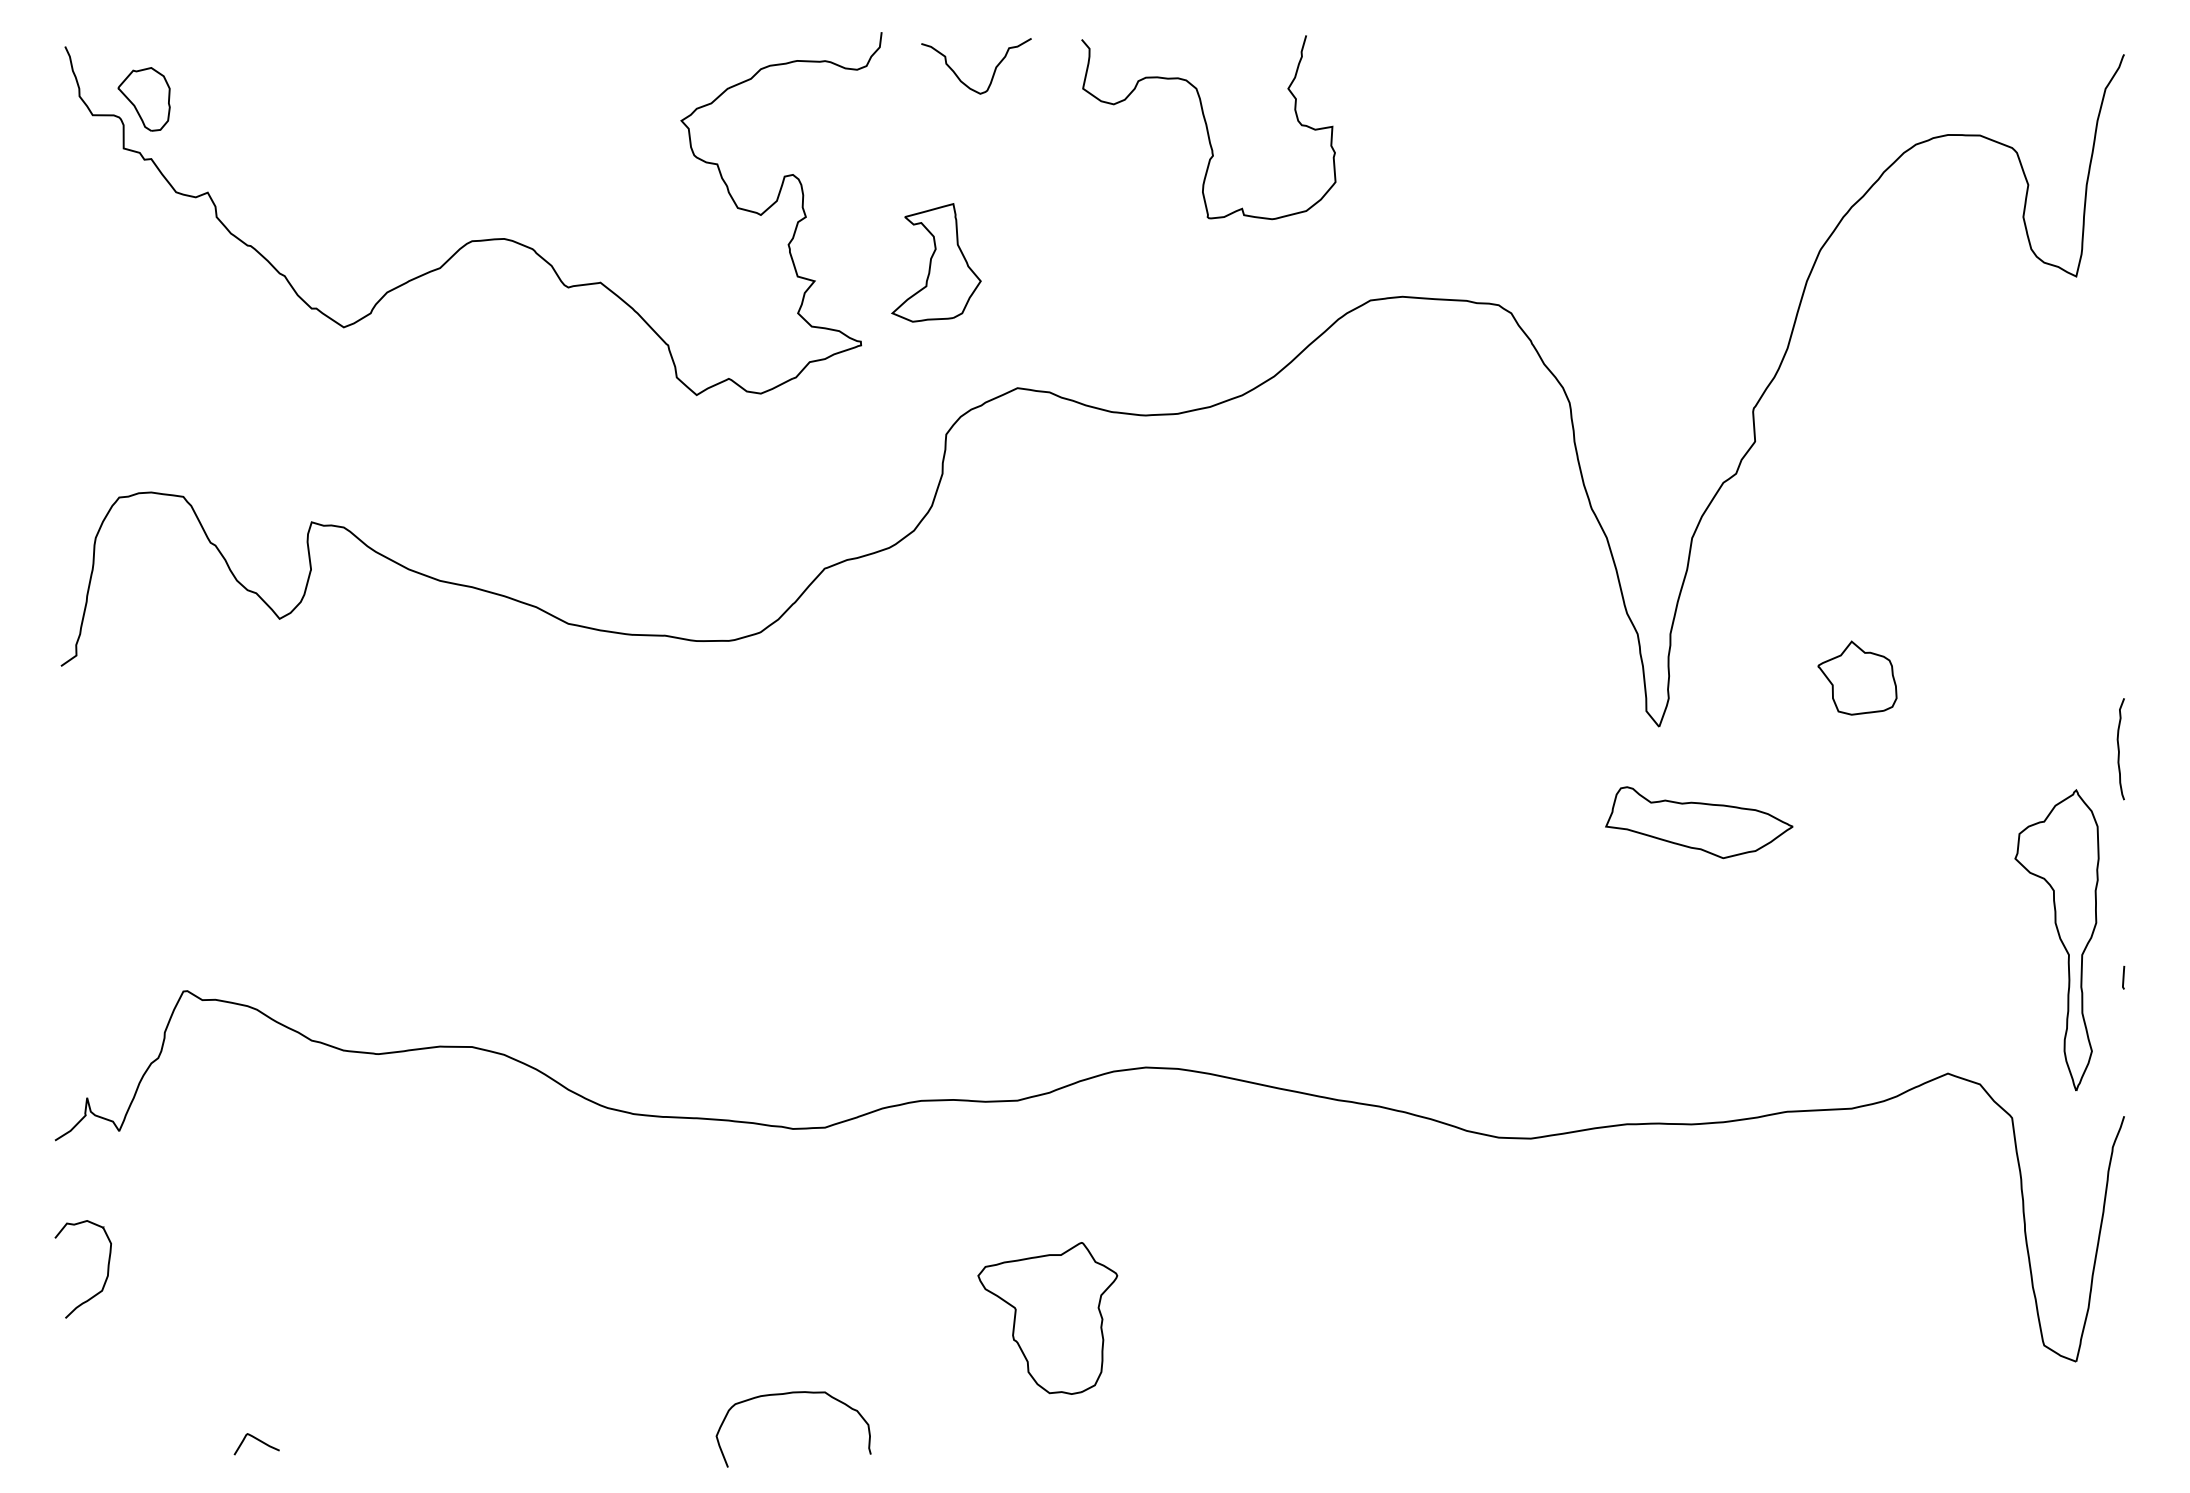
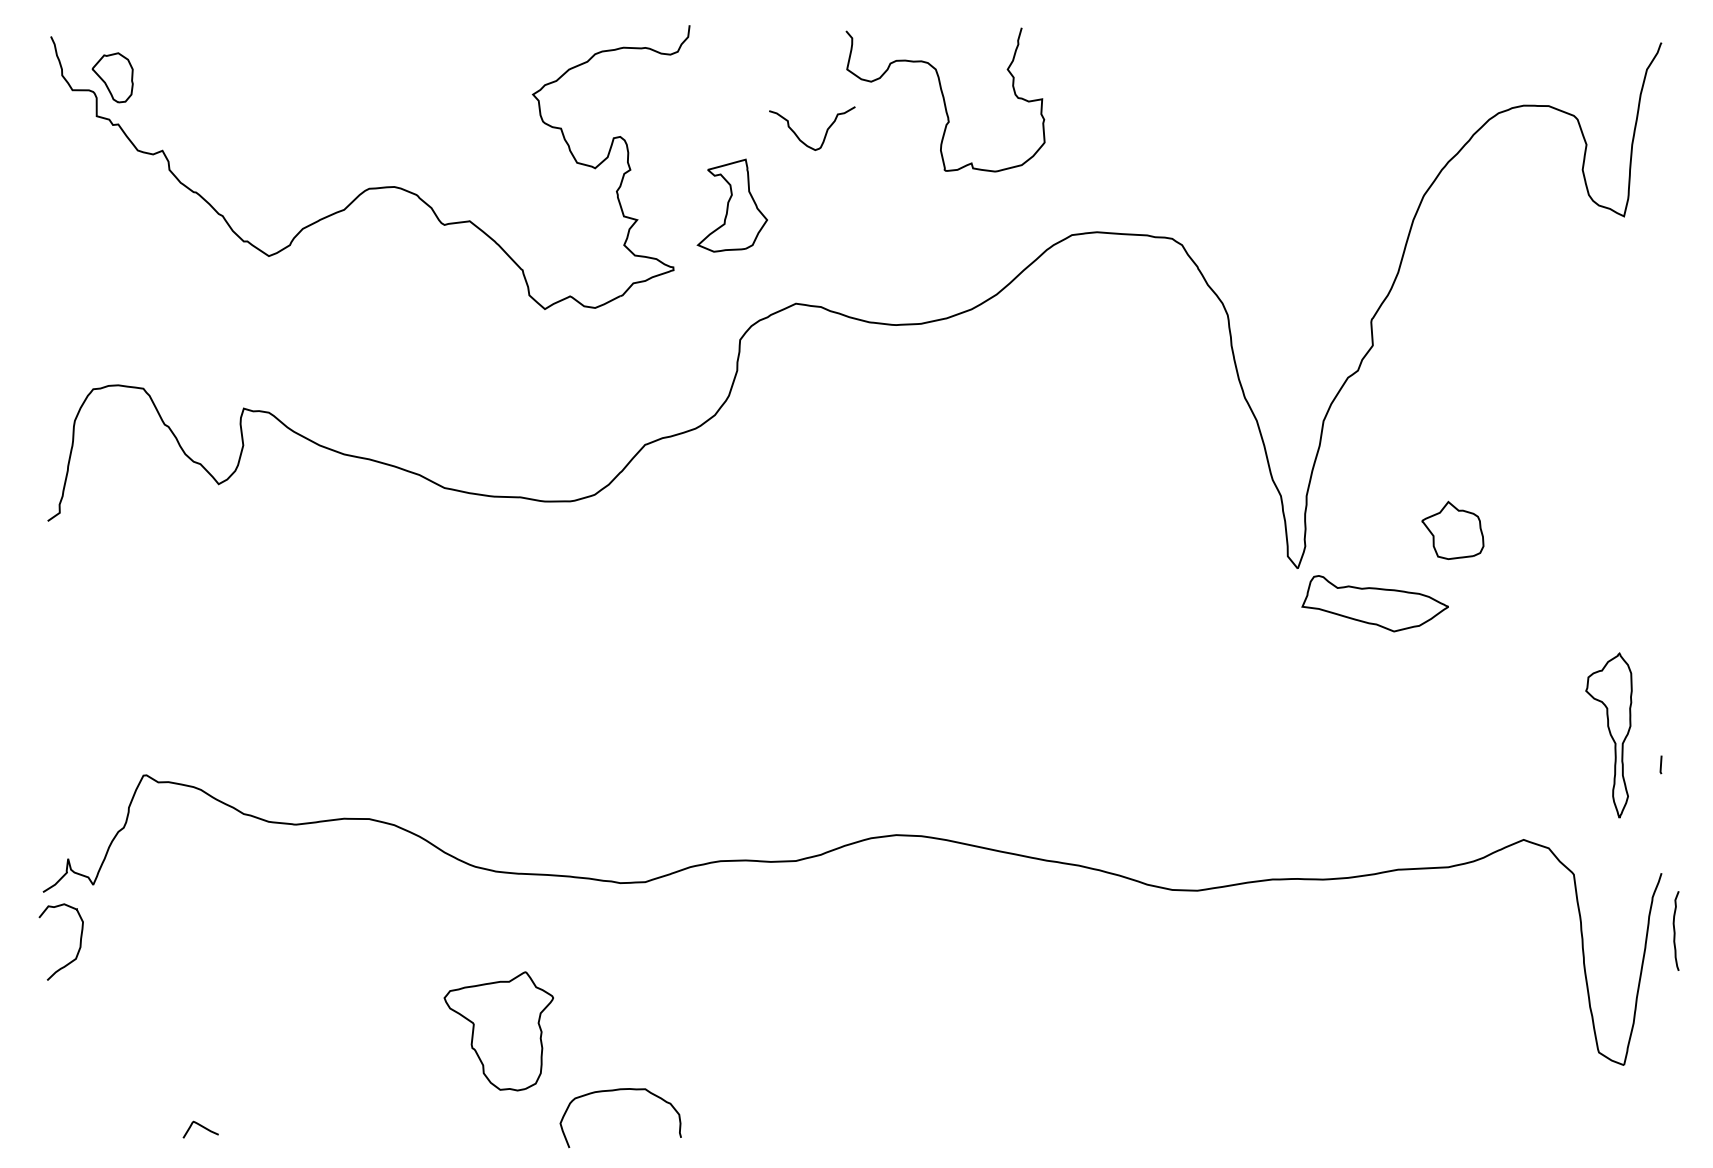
curve: (993, 71) -> (825, 132), moved
curve: (2119, 749) -> (1675, 931), moved
part: (1699, 822) -> (1375, 603), moved
part: (2056, 940) -> (1608, 735), size x0.7
curve: (105, 1278) -> (78, 949), moved
part: (1047, 1318) -> (498, 1031), moved

